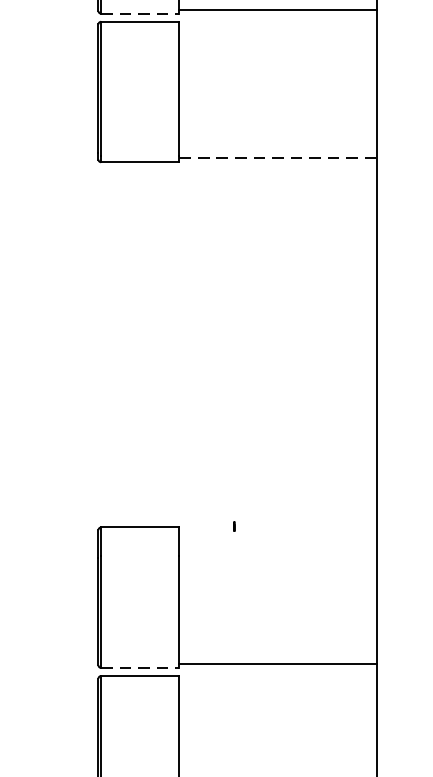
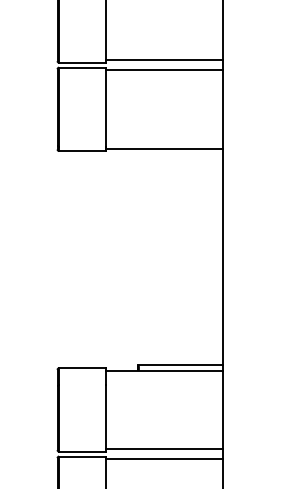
line: (140, 13) -> (82, 62), dashed -> solid
line: (276, 26) -> (163, 70), added
line: (278, 157) -> (164, 148), dashed -> solid
line: (305, 521) -> (180, 364), added
line: (276, 531) -> (163, 370), added
line: (140, 667) -> (82, 451), dashed -> solid
line: (276, 679) -> (163, 458), added

